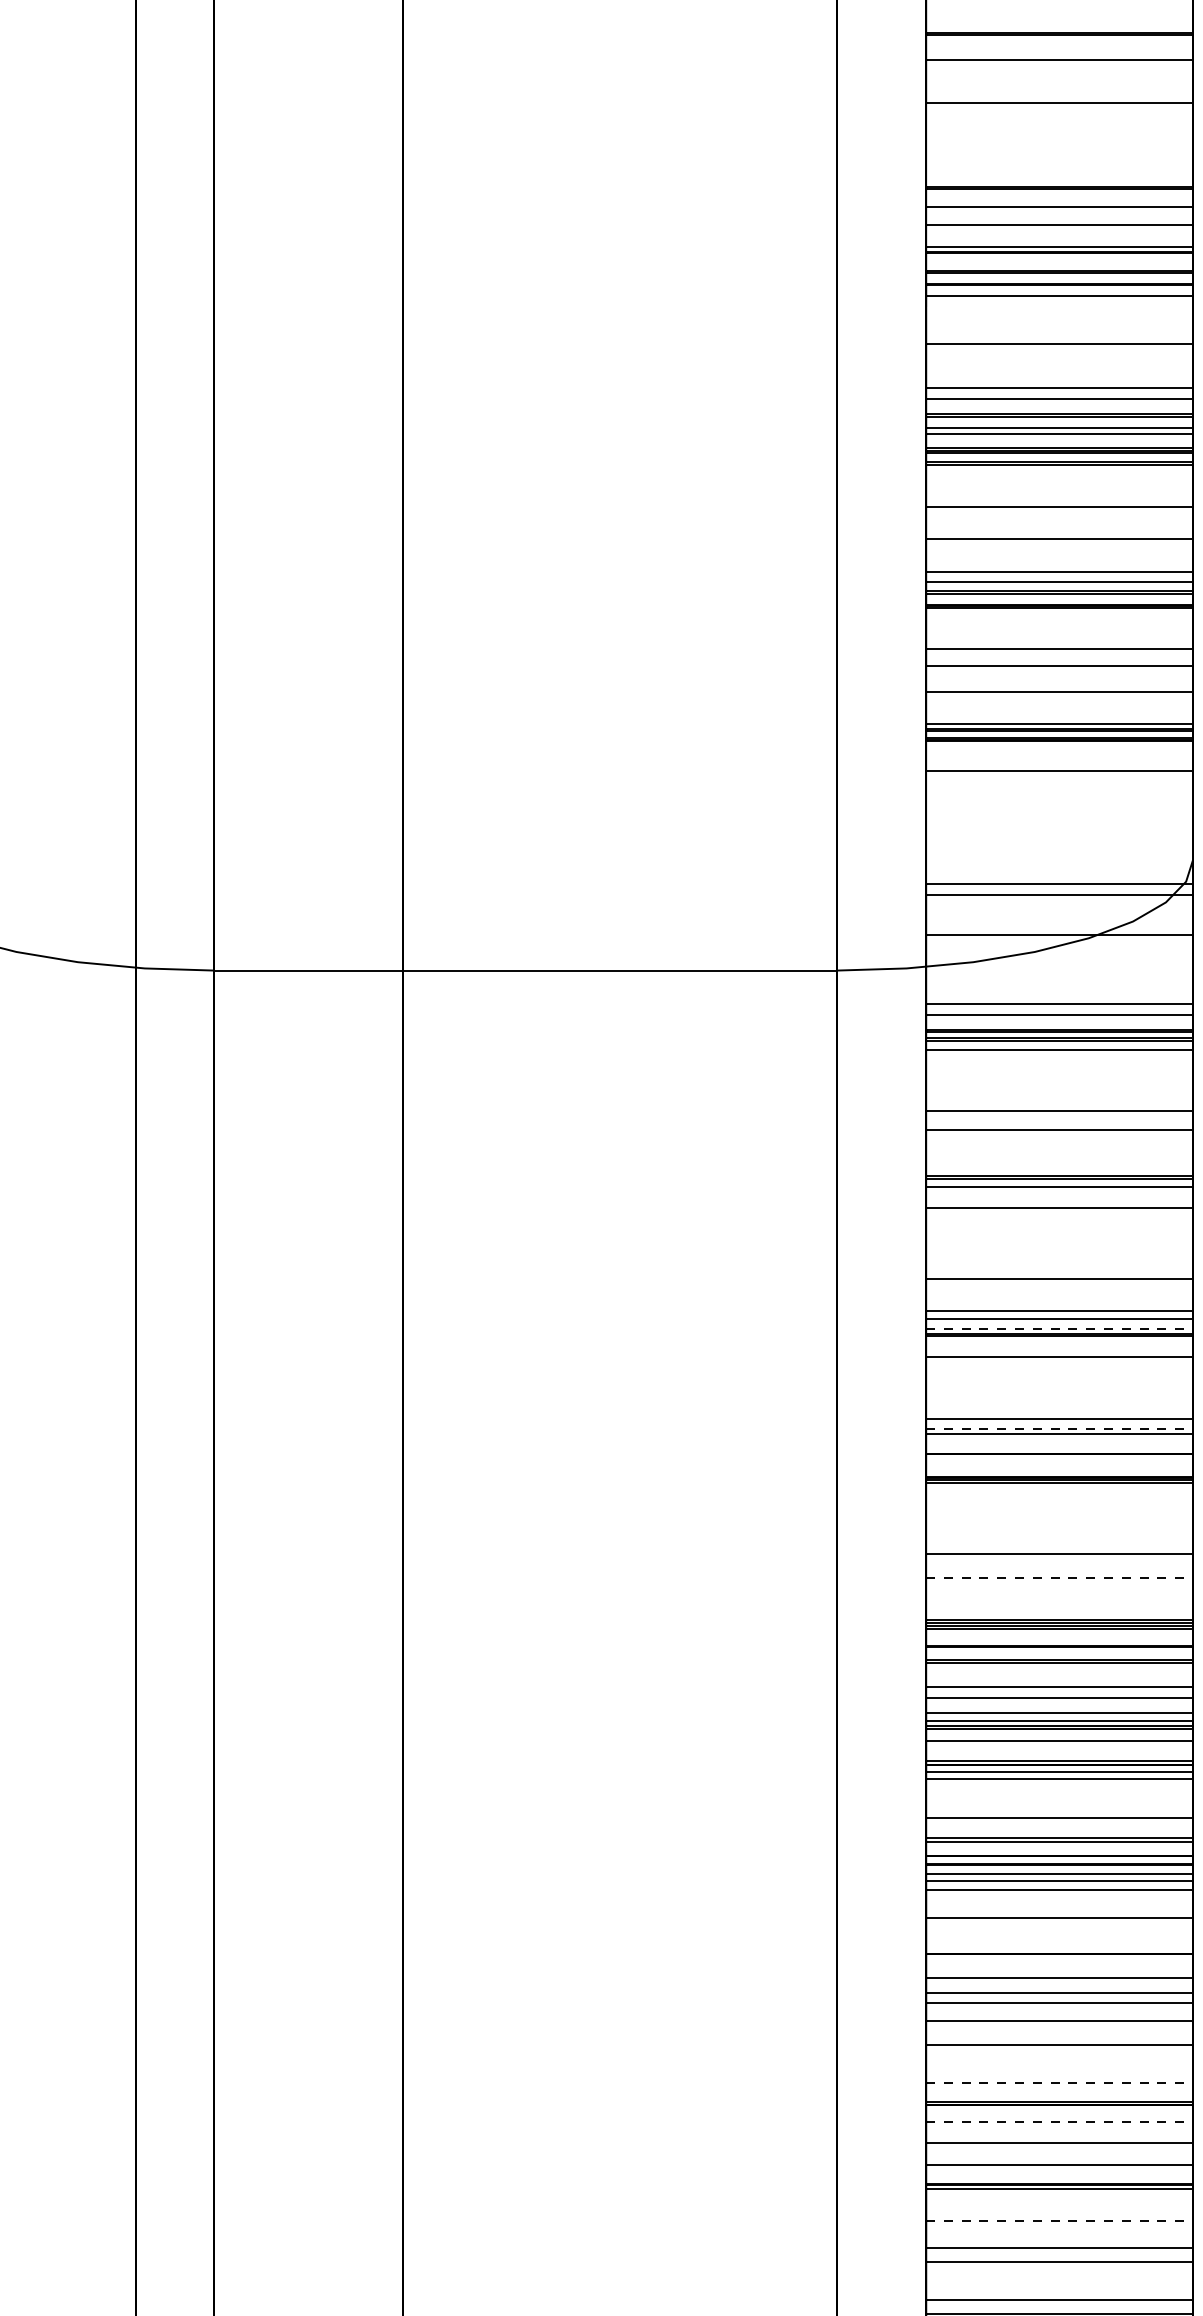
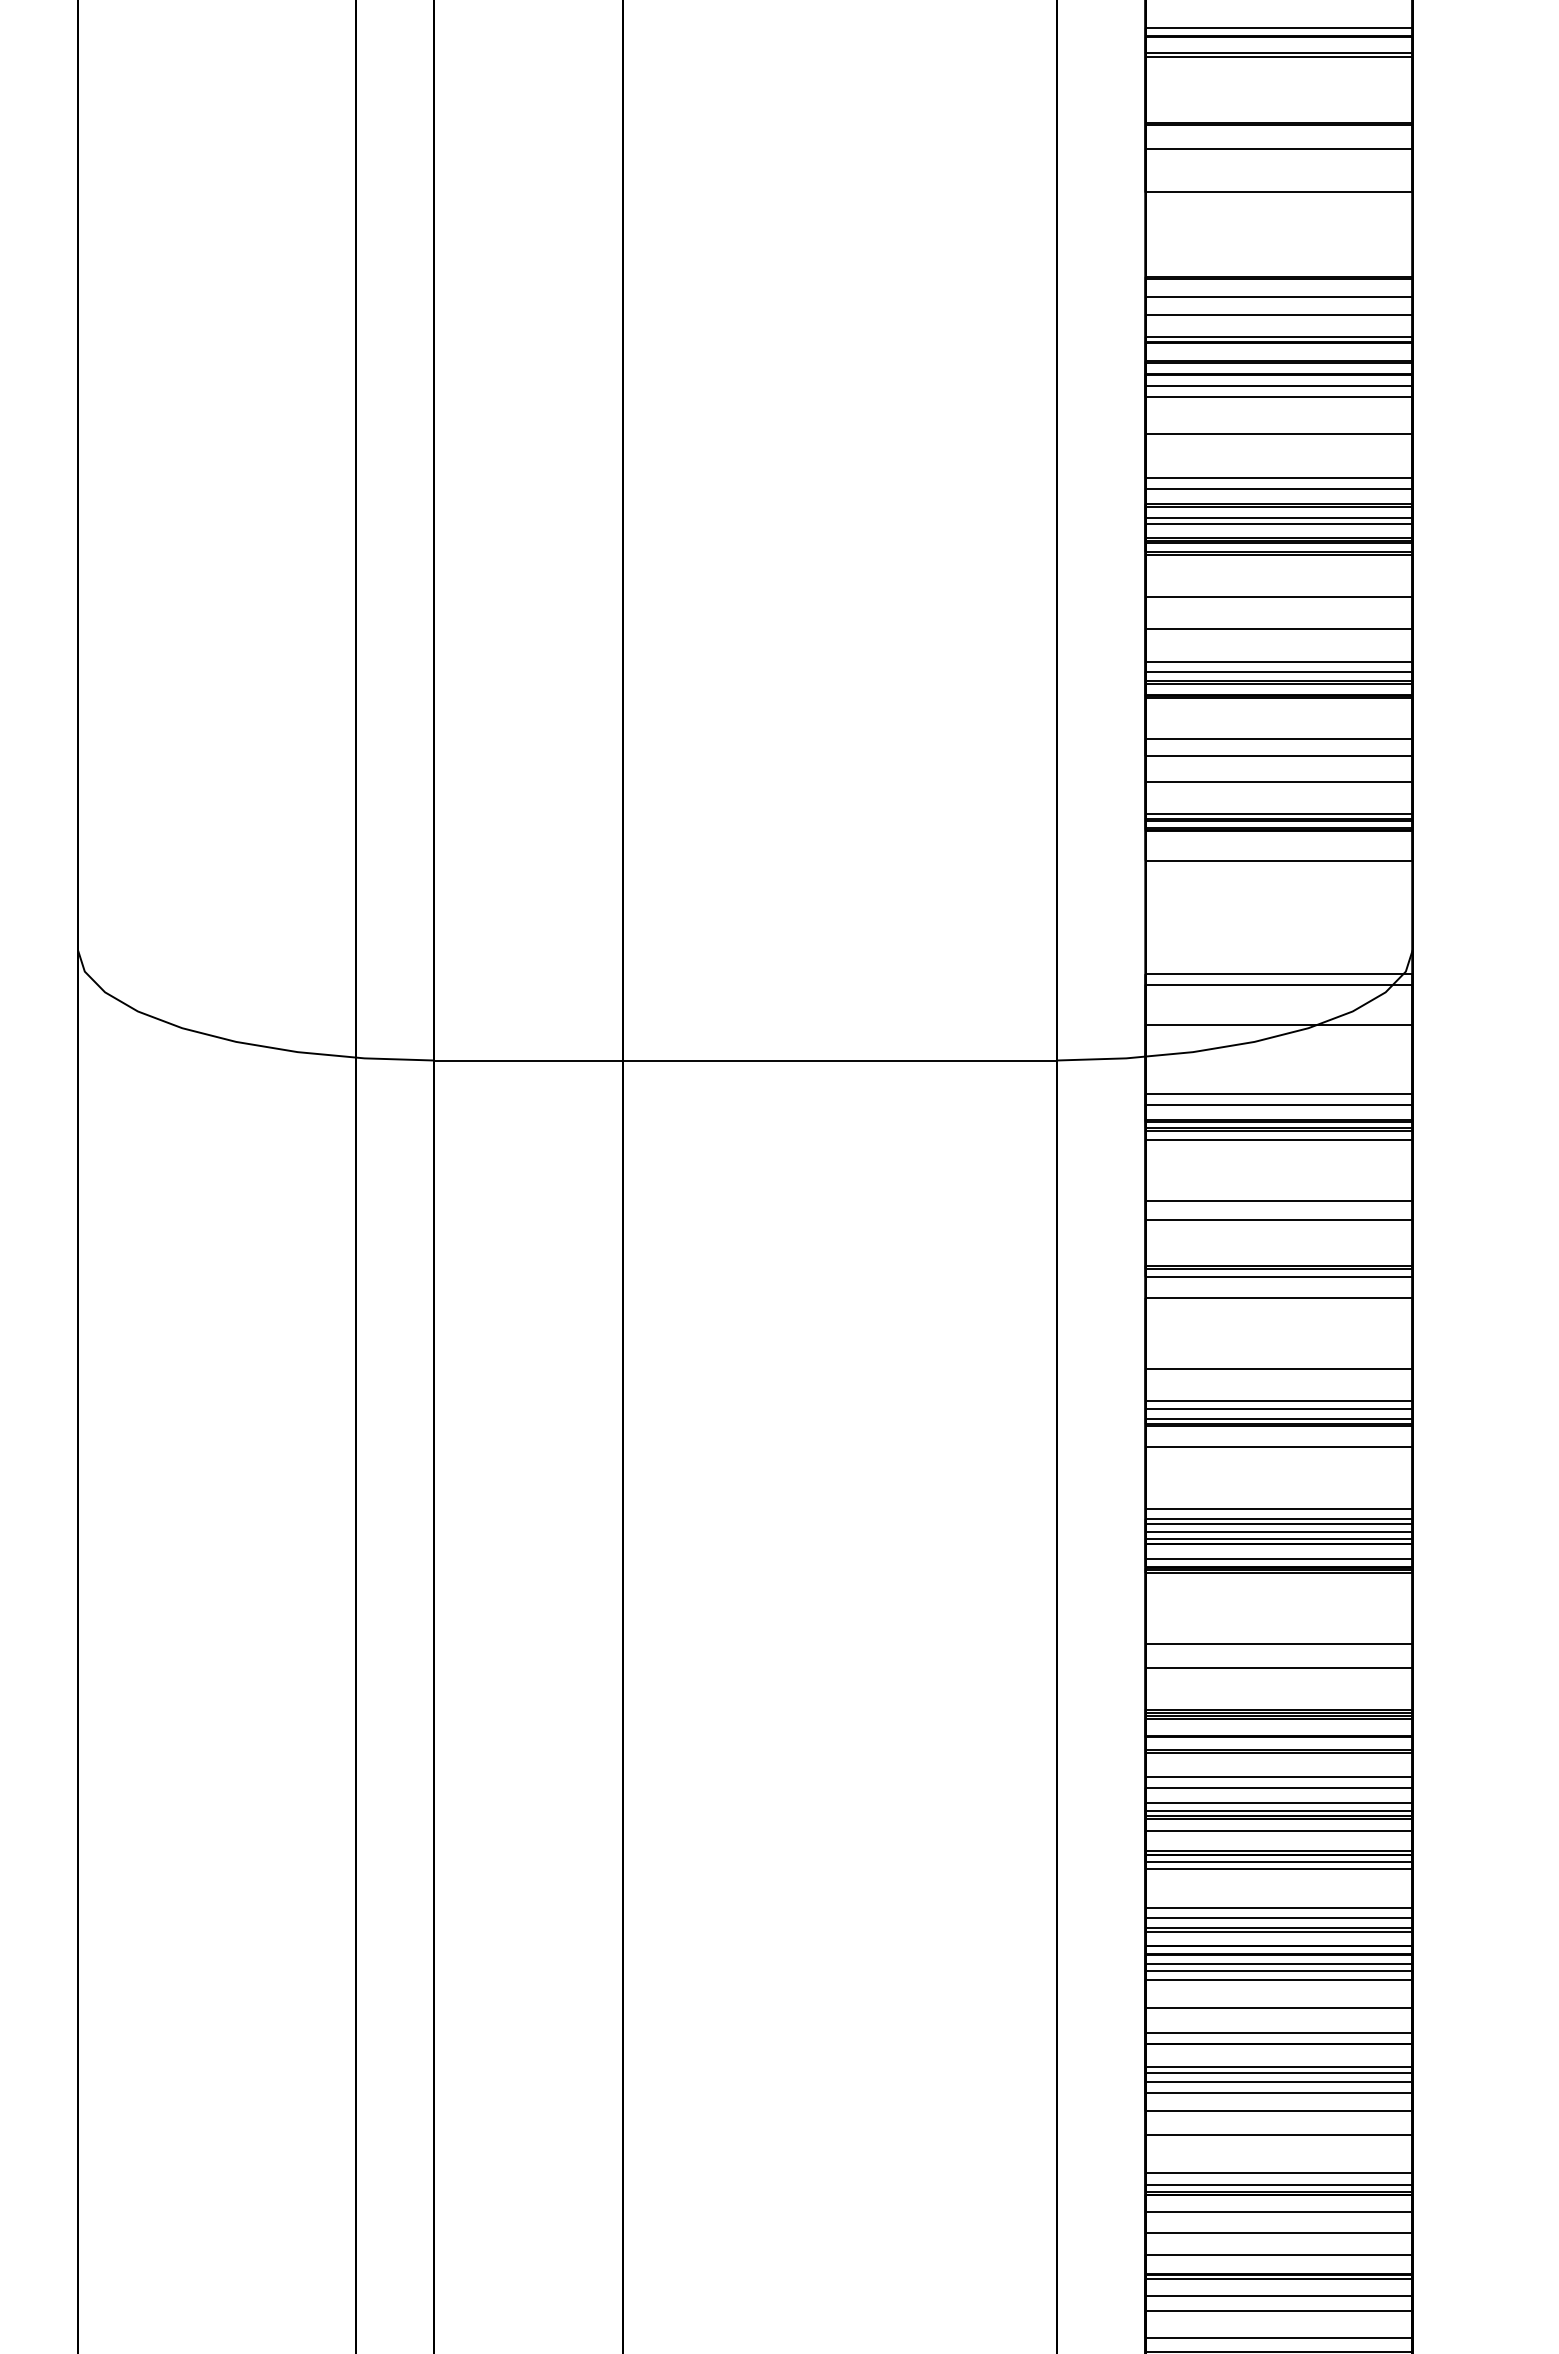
line: (1058, 306) -> (1278, 396), added
line: (1059, 1329) -> (1279, 1419), dashed -> solid
line: (1059, 1429) -> (1279, 1519), dashed -> solid
line: (1058, 1441) -> (1278, 1531), added
line: (1058, 1449) -> (1278, 1539), added
line: (1058, 1469) -> (1278, 1559), added
line: (1059, 1578) -> (1279, 1668), dashed -> solid
line: (1058, 1827) -> (1278, 1917), added
line: (1058, 1943) -> (1278, 2033), added
line: (1058, 1983) -> (1278, 2073), added
line: (1059, 2083) -> (1279, 2173), dashed -> solid
line: (1058, 2094) -> (1278, 2184), added
line: (1059, 2121) -> (1279, 2211), dashed -> solid
line: (1058, 2206) -> (1278, 2296), added
line: (1059, 2221) -> (1279, 2311), dashed -> solid

